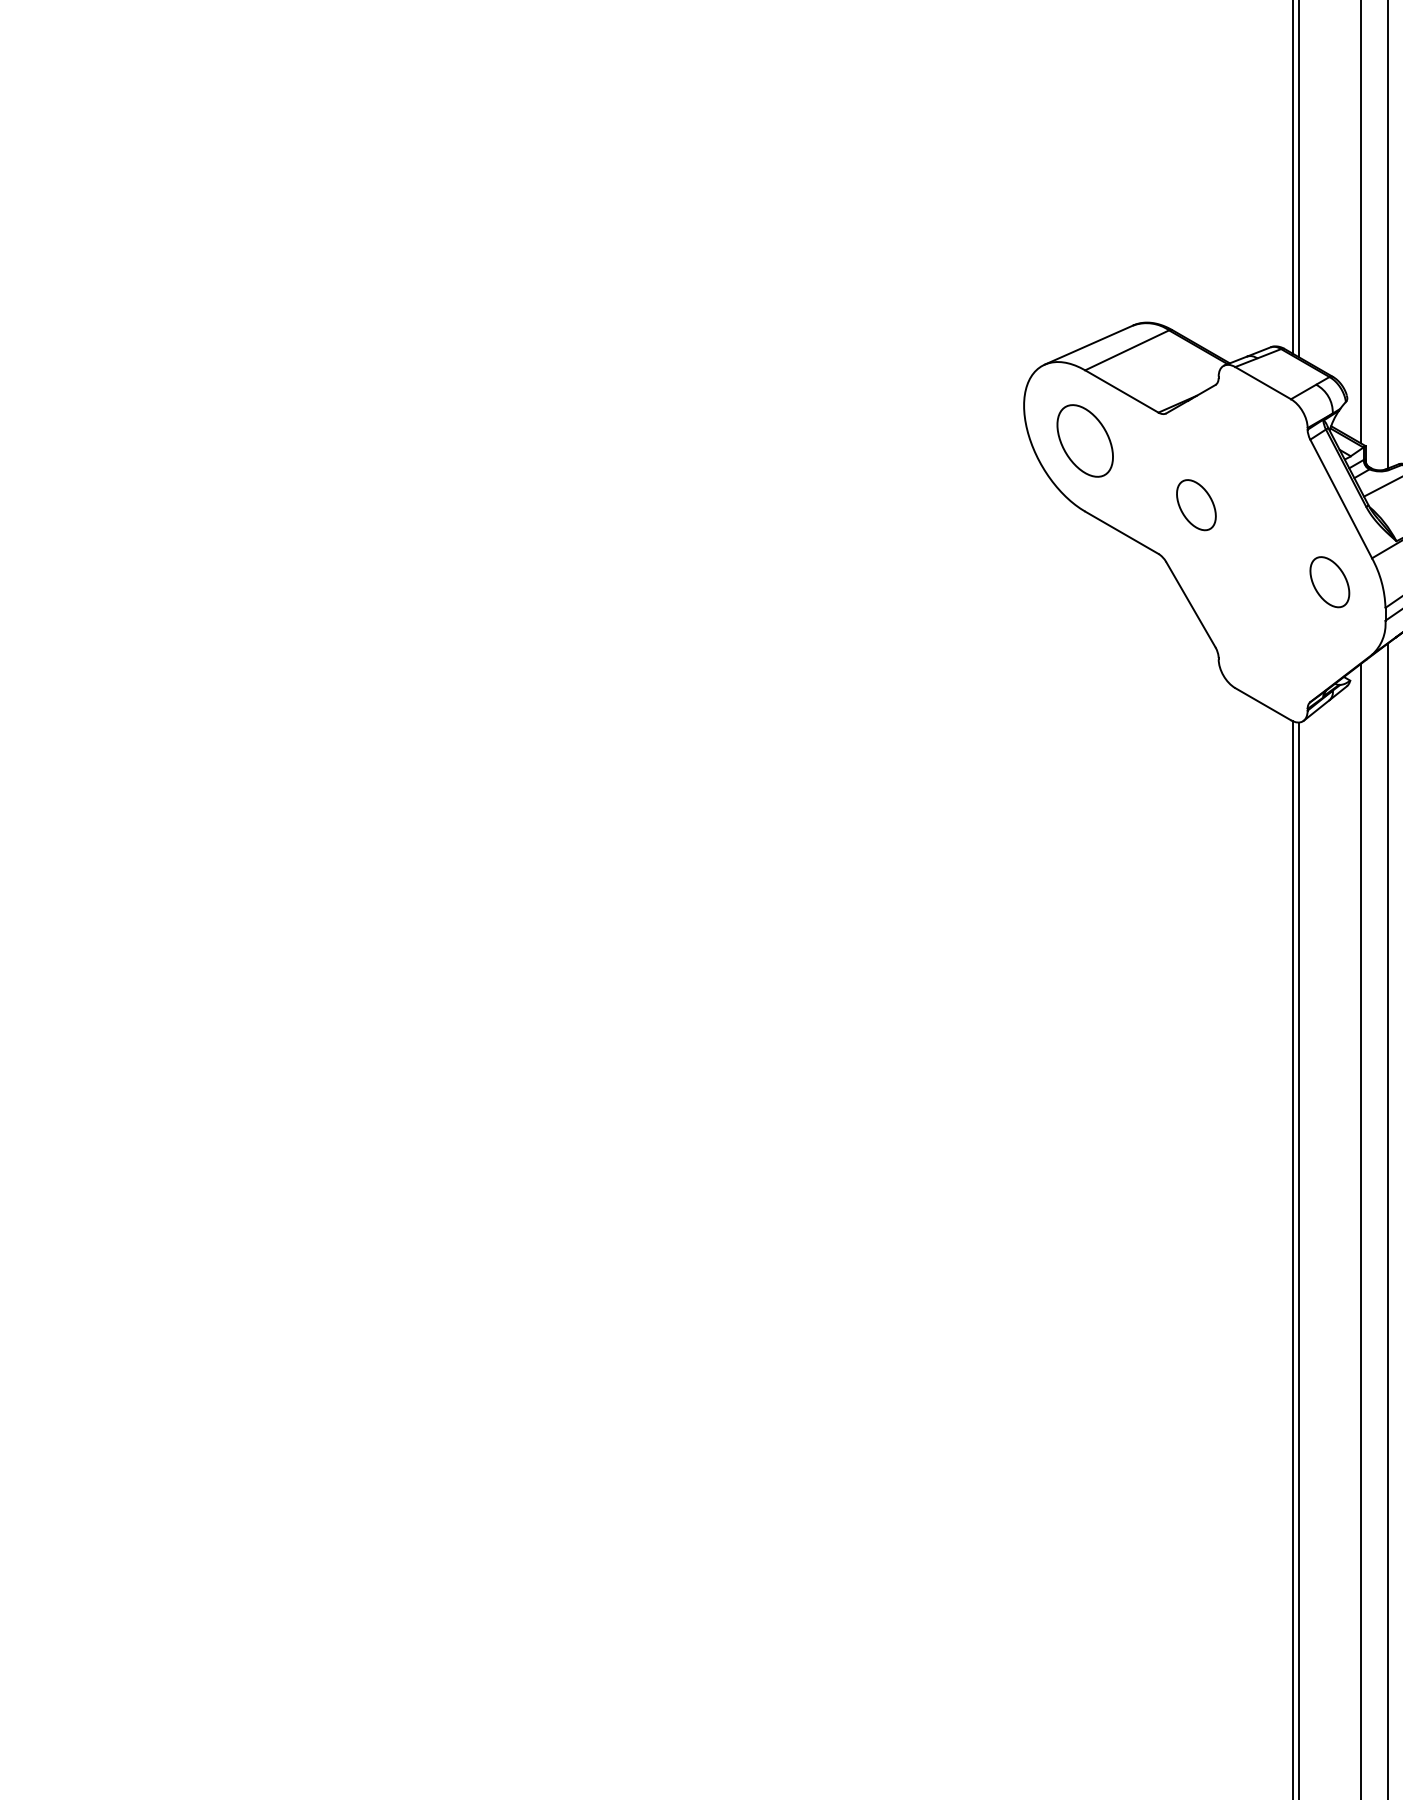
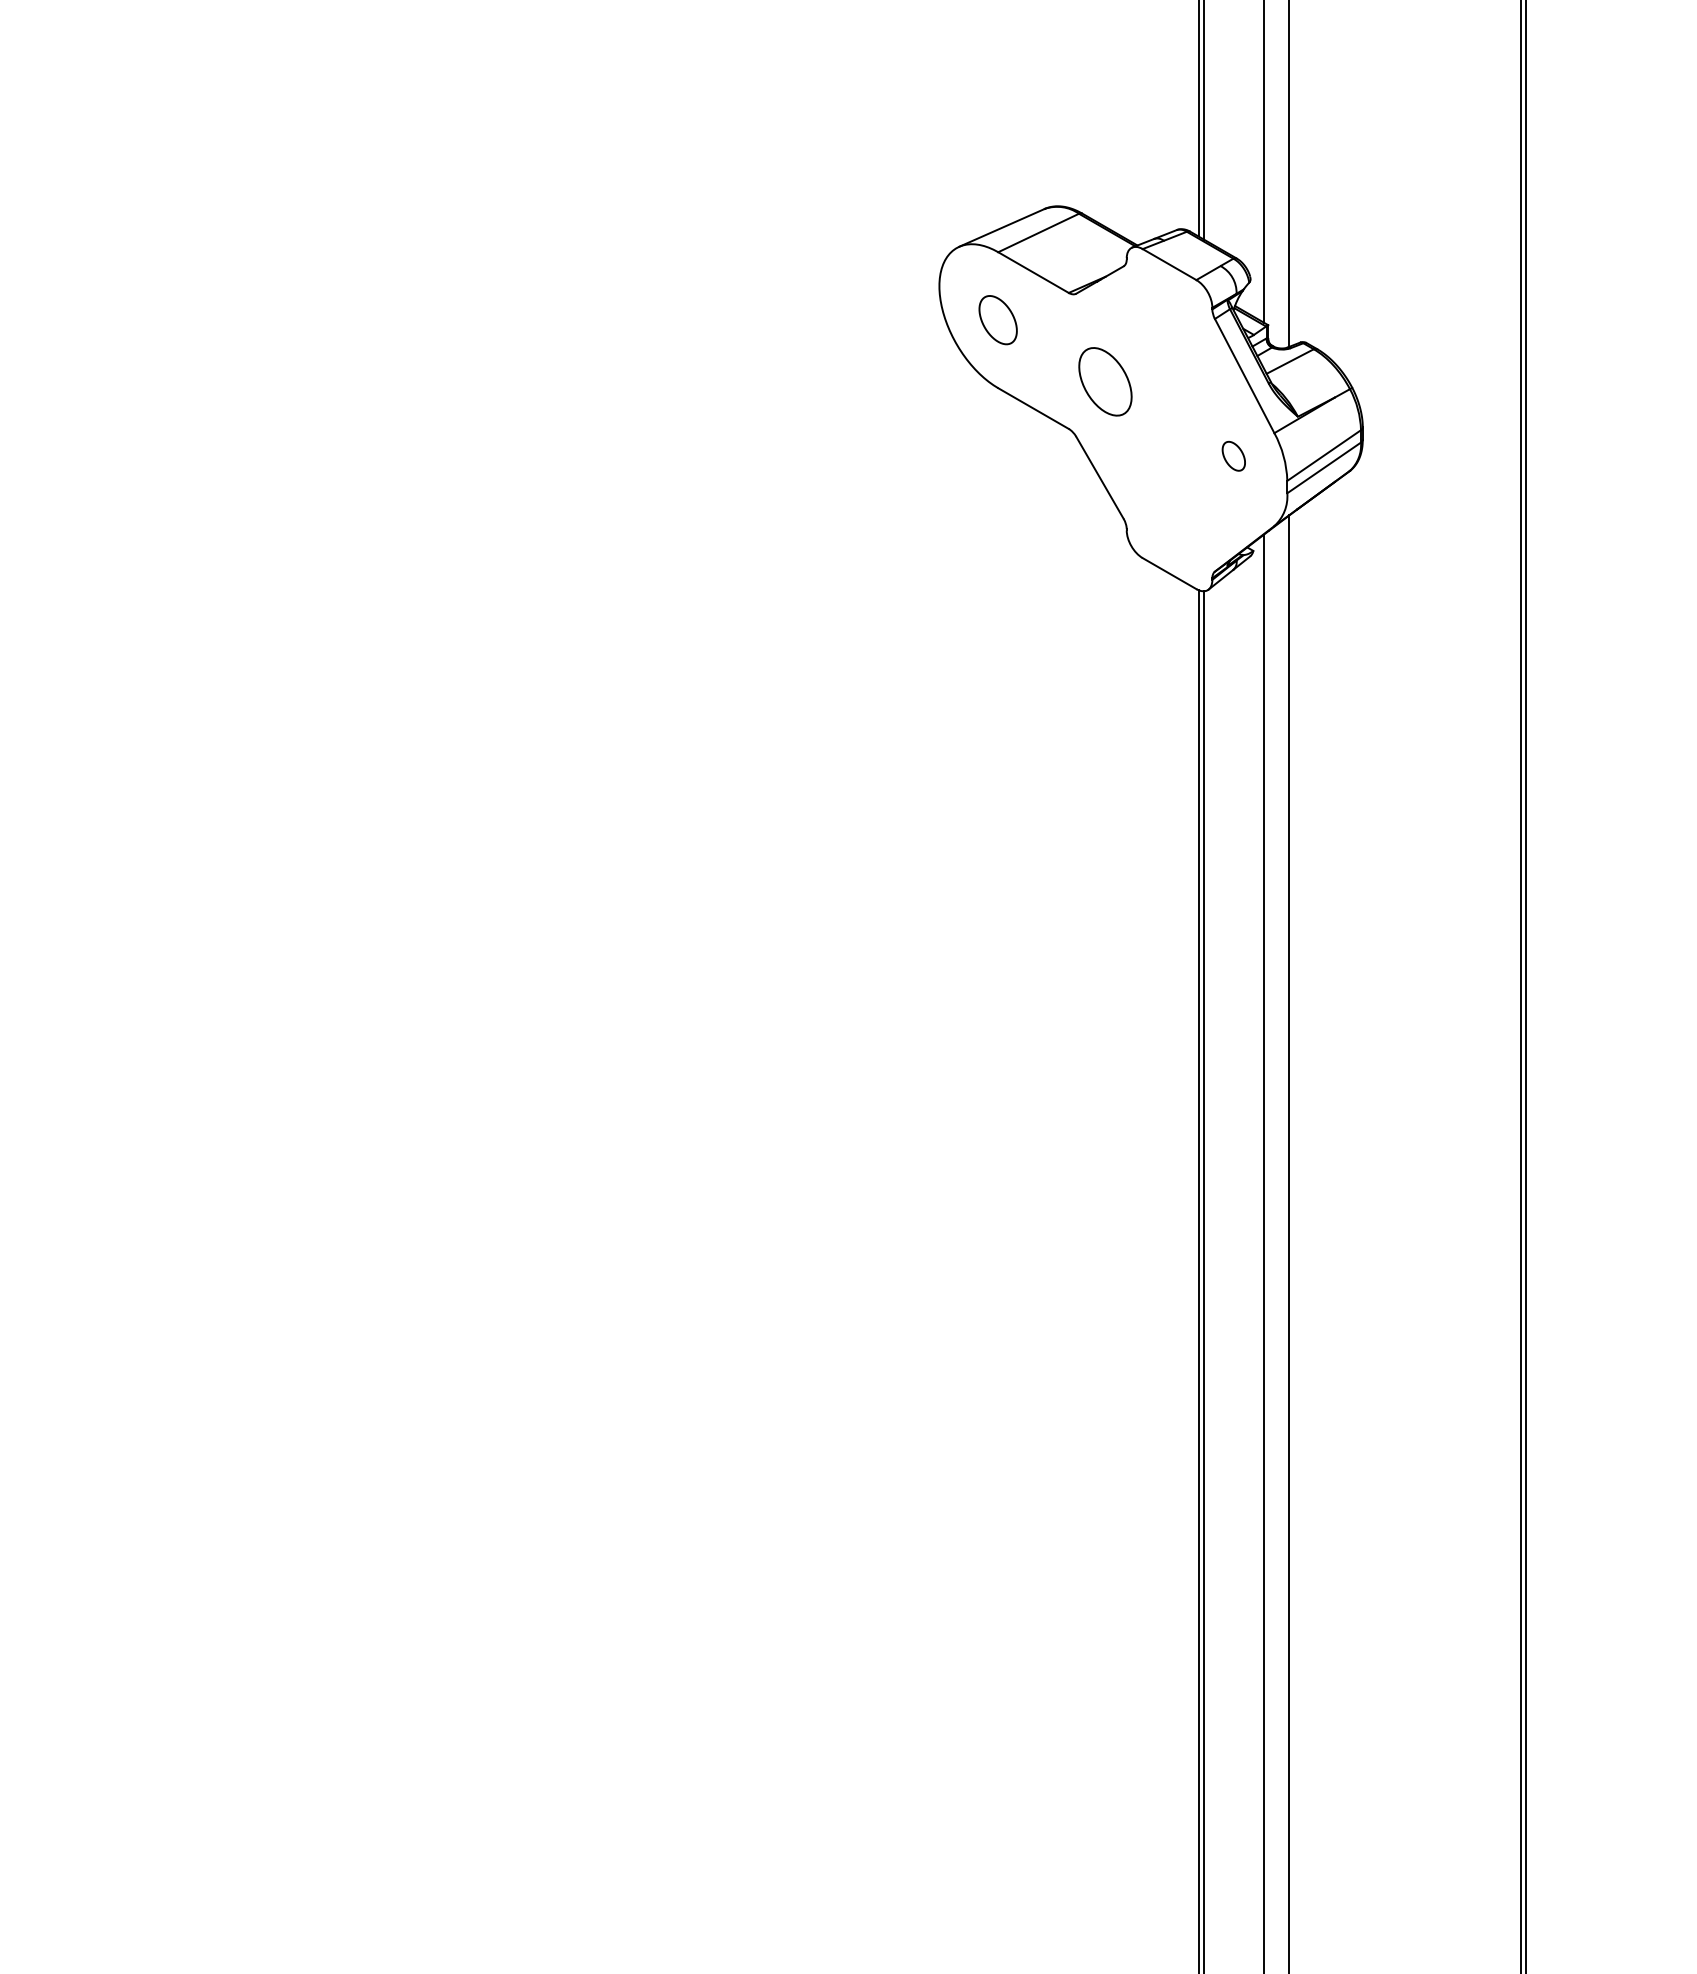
part: (1084, 440) -> (997, 319), size x0.7
part: (1195, 505) -> (1104, 382), size x1.4
part: (1329, 582) -> (1233, 456), size x0.6

